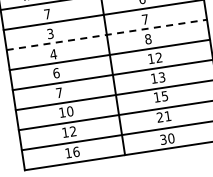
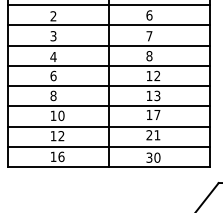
text: (47, 14) -> (53, 16), 7 -> 2
line: (107, 34) -> (109, 45), dashed -> solid
text: (59, 92) -> (53, 95), 7 -> 8
text: (165, 96) -> (157, 115), 15 -> 17

